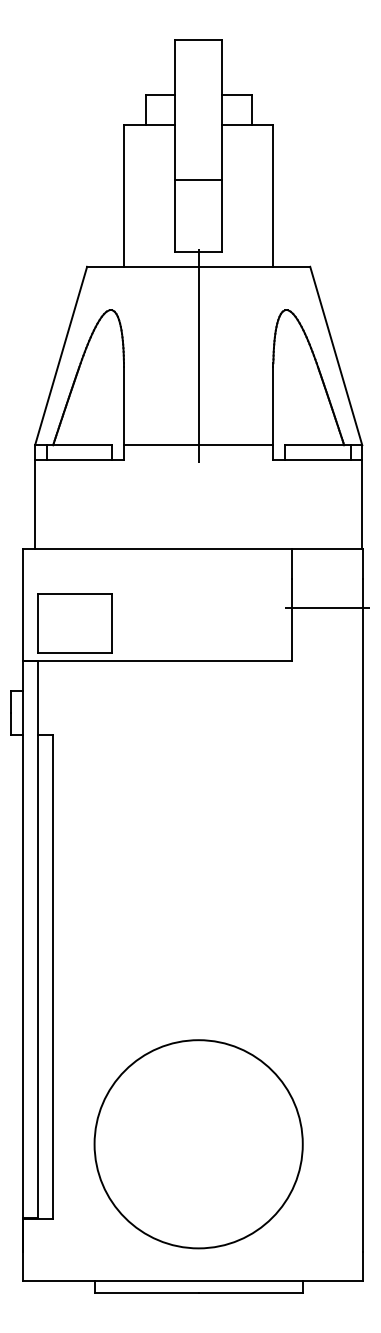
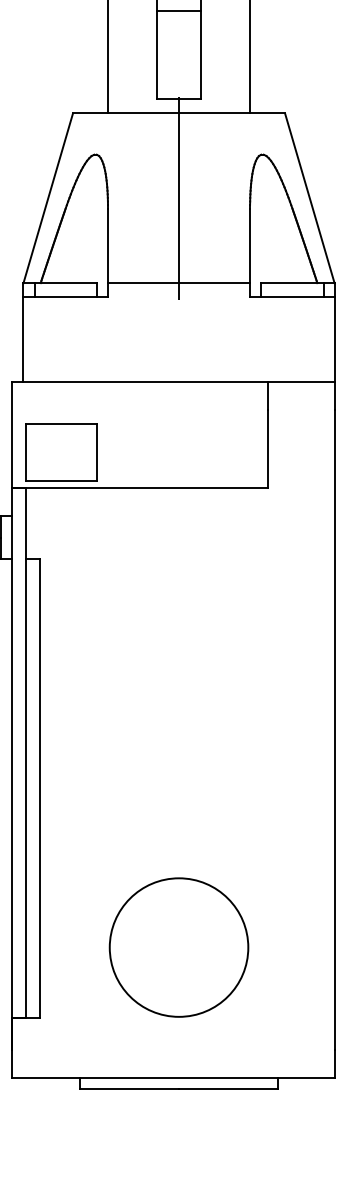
line: (198, 180) -> (178, 11), moved
line: (327, 607) -> (301, 437), removed
circle: (198, 1144) -> (178, 947), size x0.7

